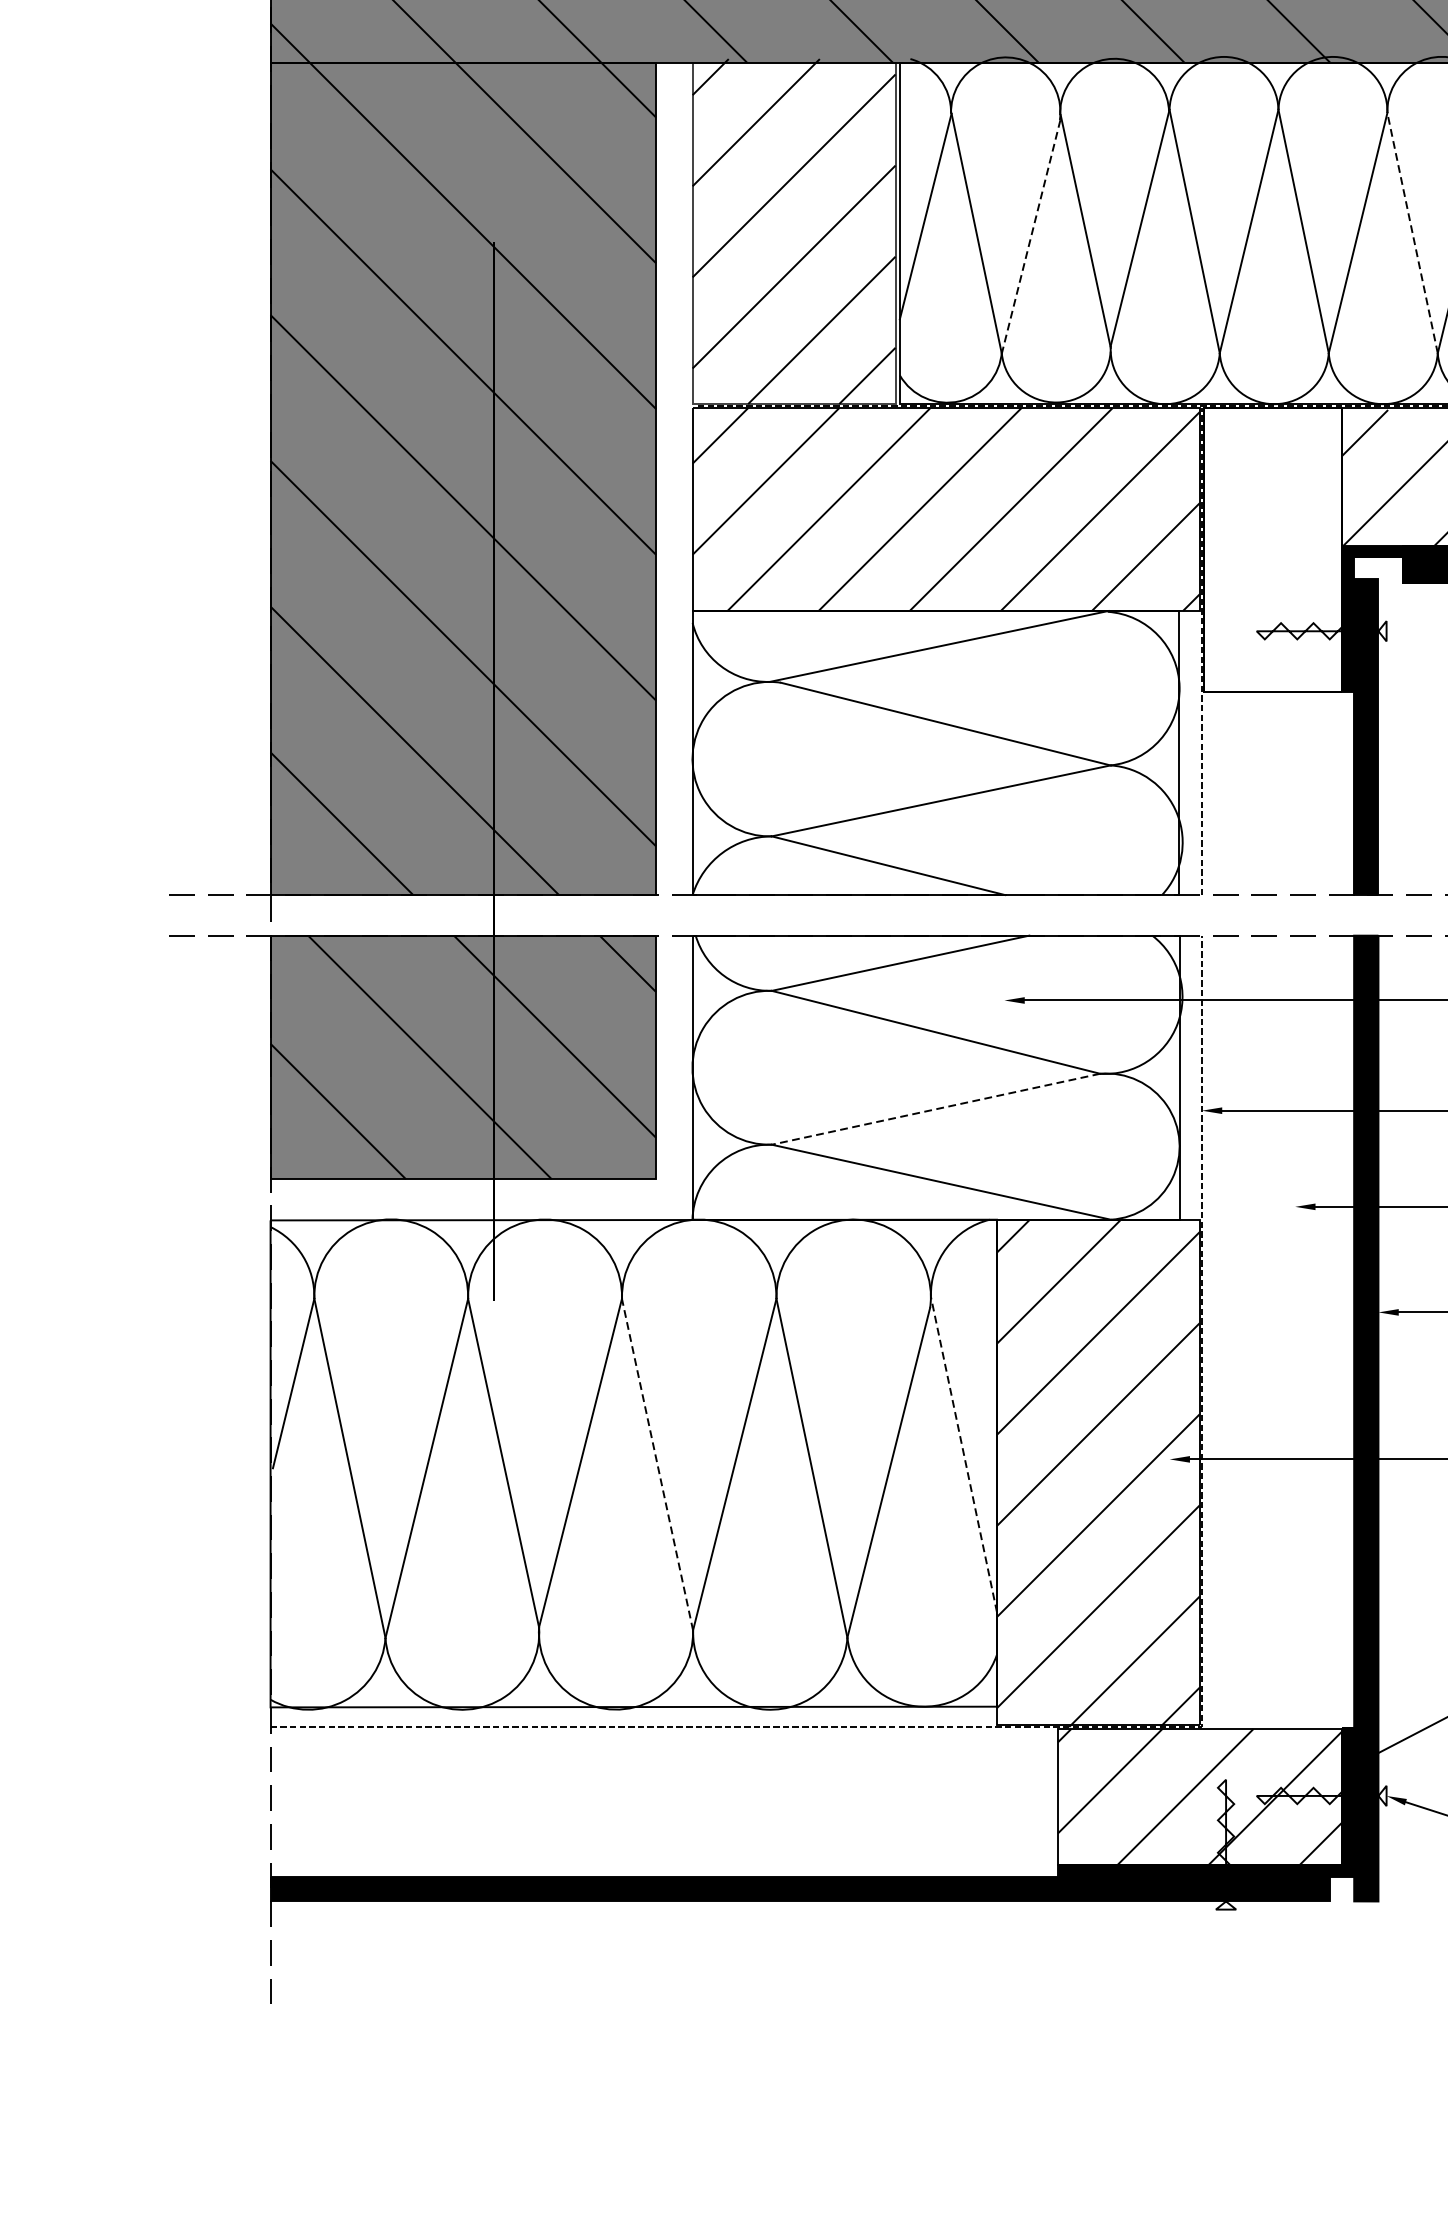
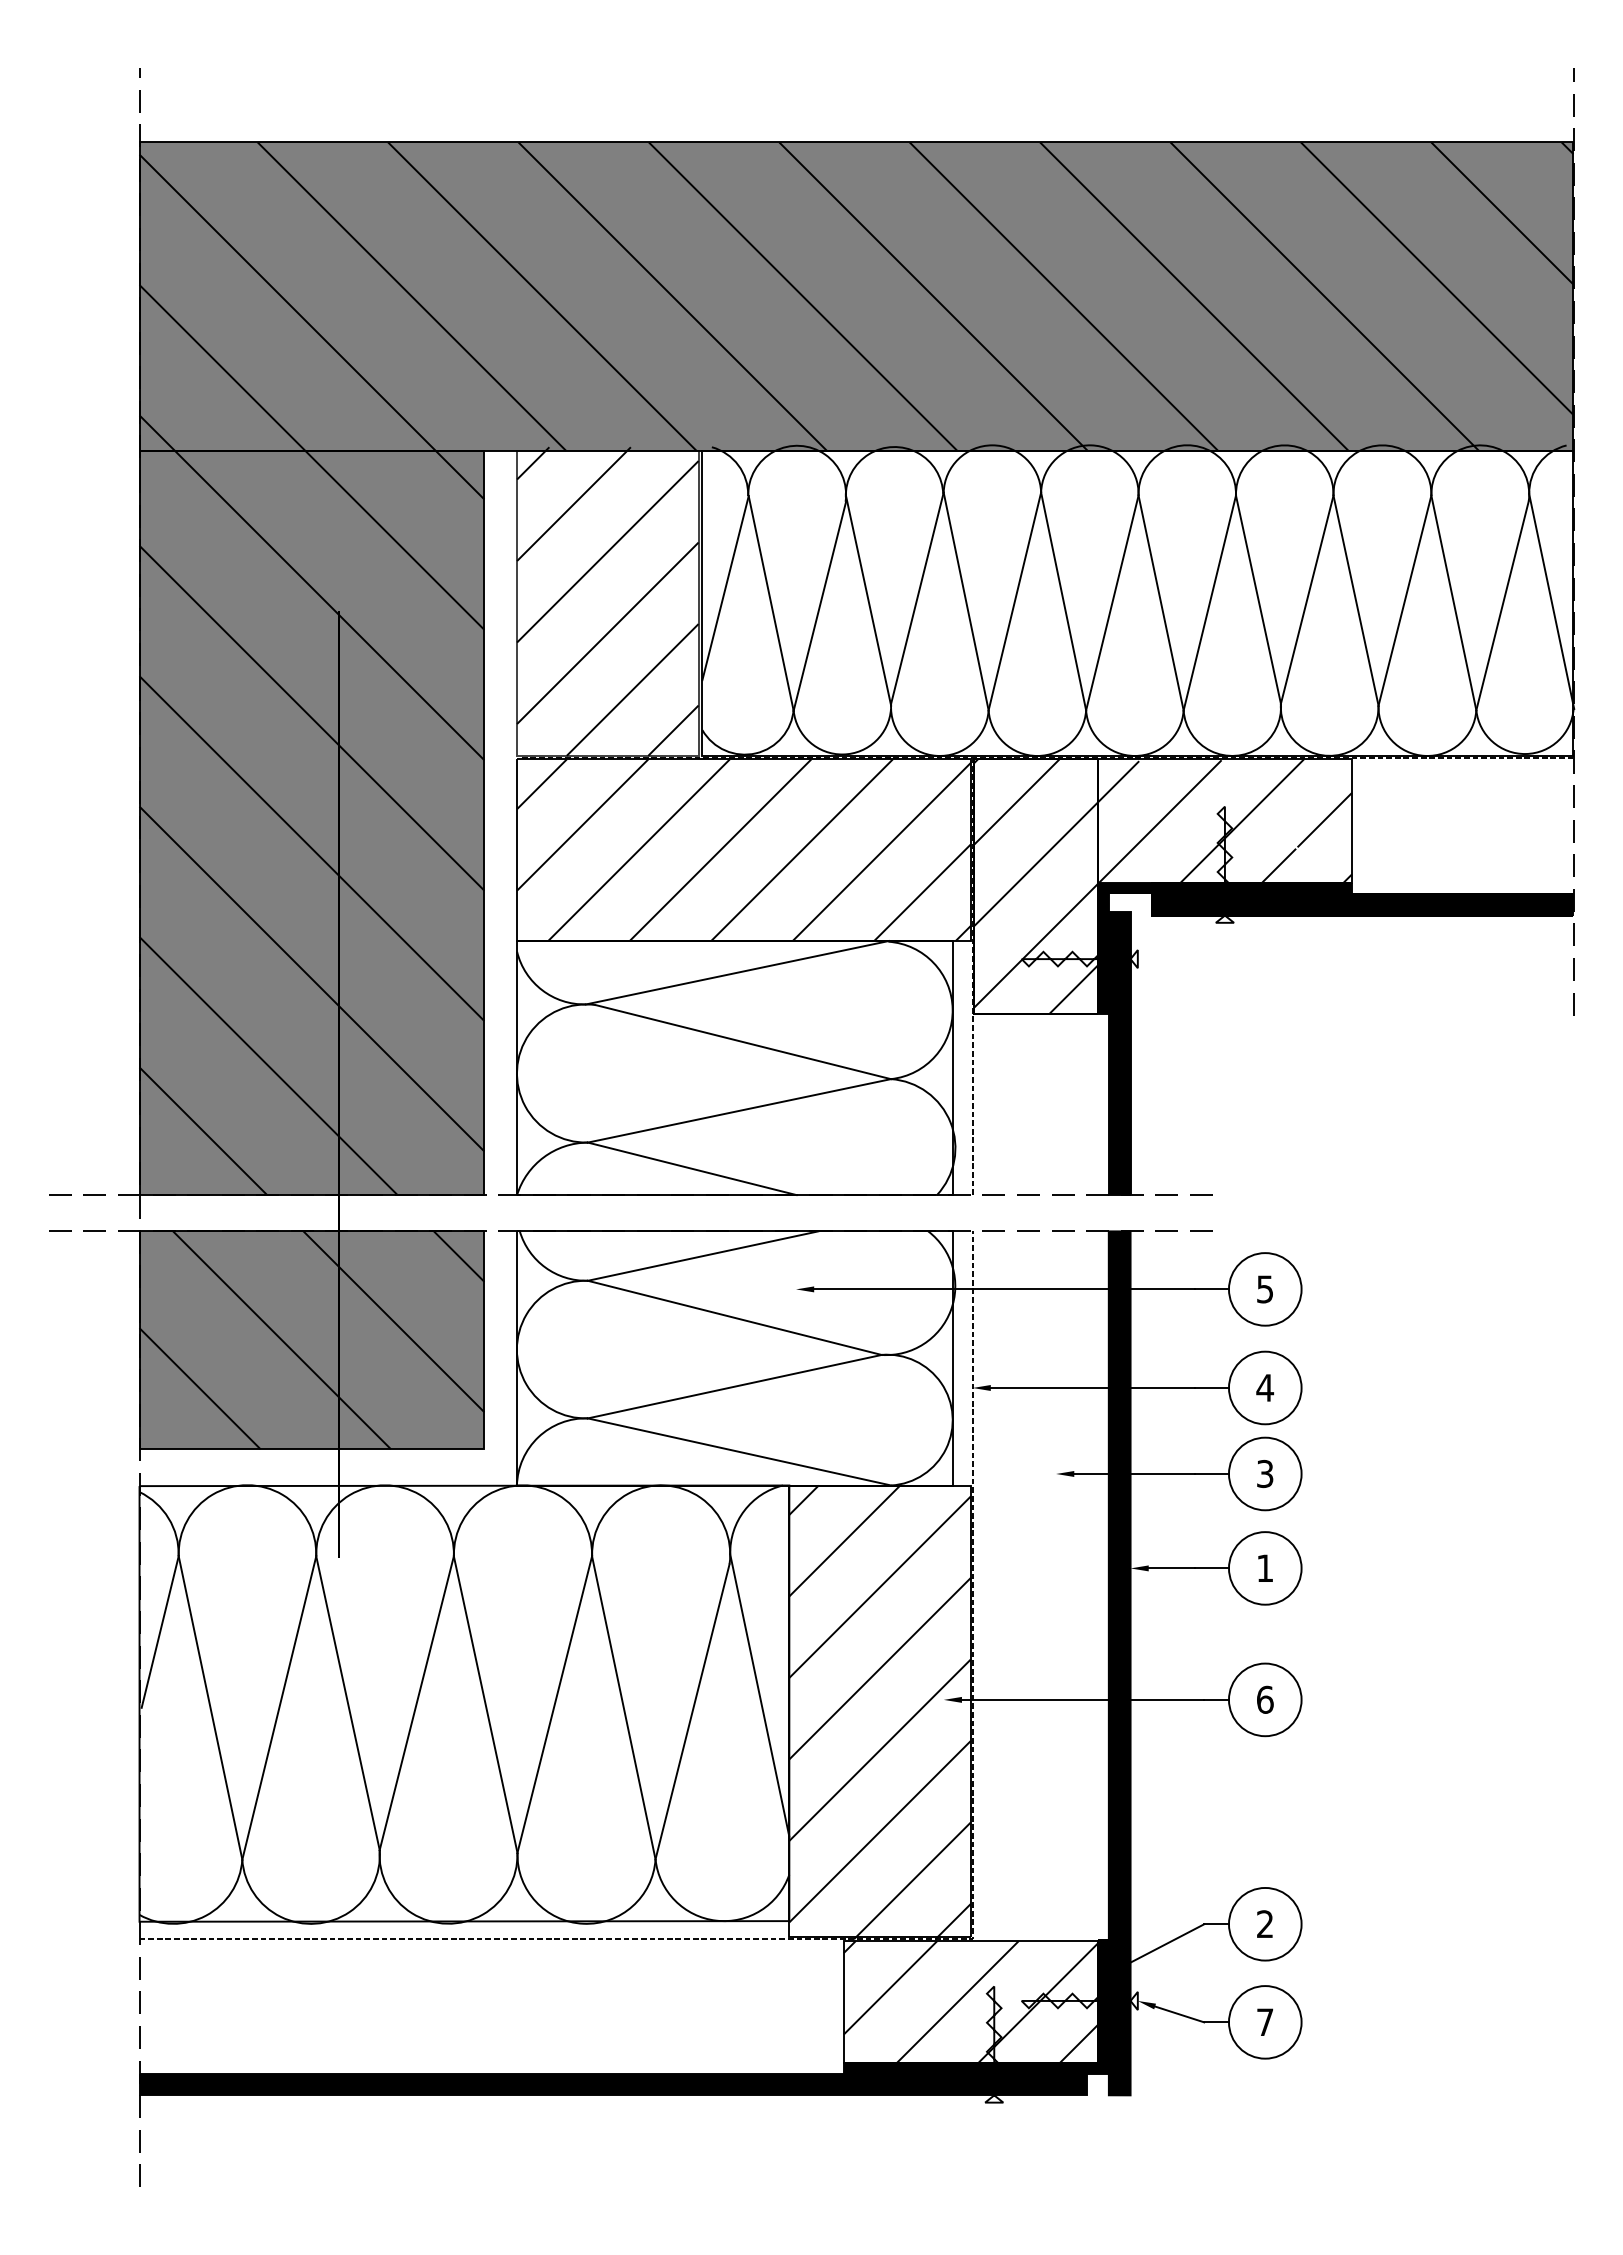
line: (1413, 233) -> (1161, 603), dashed -> solid
line: (1030, 237) -> (819, 606), dashed -> solid
hatch: (1272, 550) -> (1035, 886), added
line: (935, 1109) -> (734, 1386), dashed -> solid
line: (963, 1454) -> (759, 1695), dashed -> solid
line: (657, 1464) -> (485, 1704), dashed -> solid

